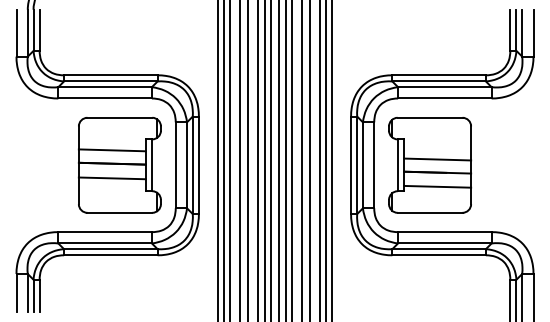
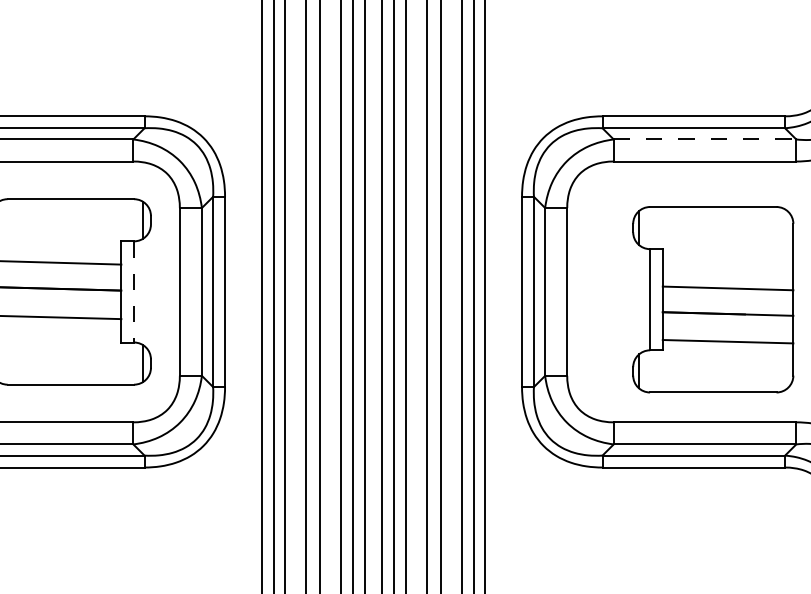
line: (444, 87) -> (704, 140), solid -> dashed
line: (152, 165) -> (134, 292), solid -> dashed
part: (429, 165) -> (712, 300), moved

